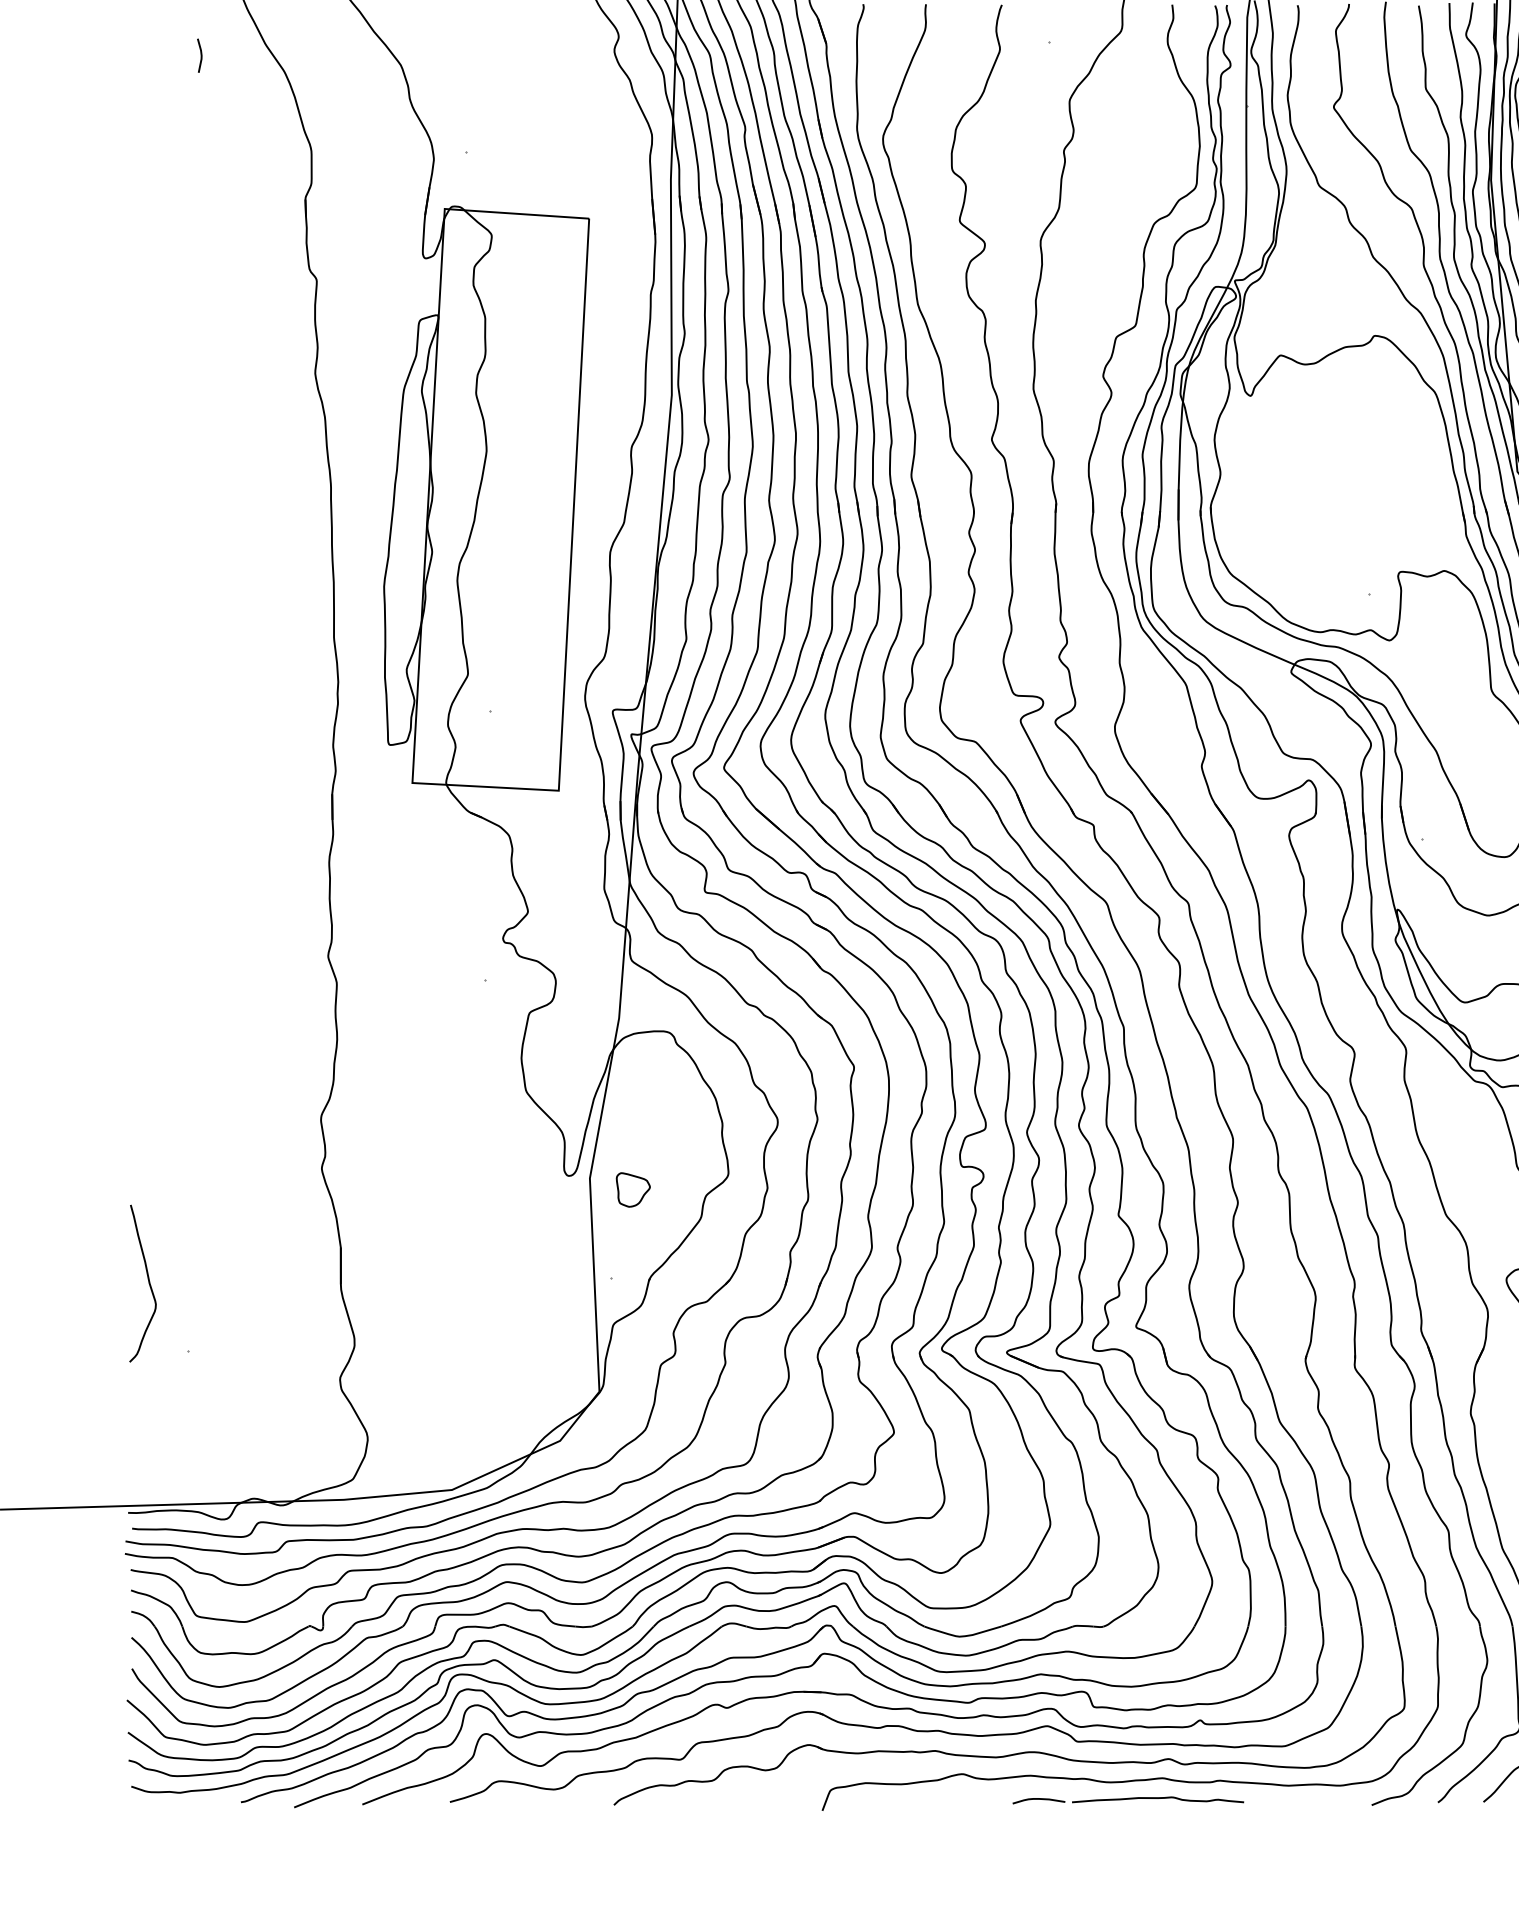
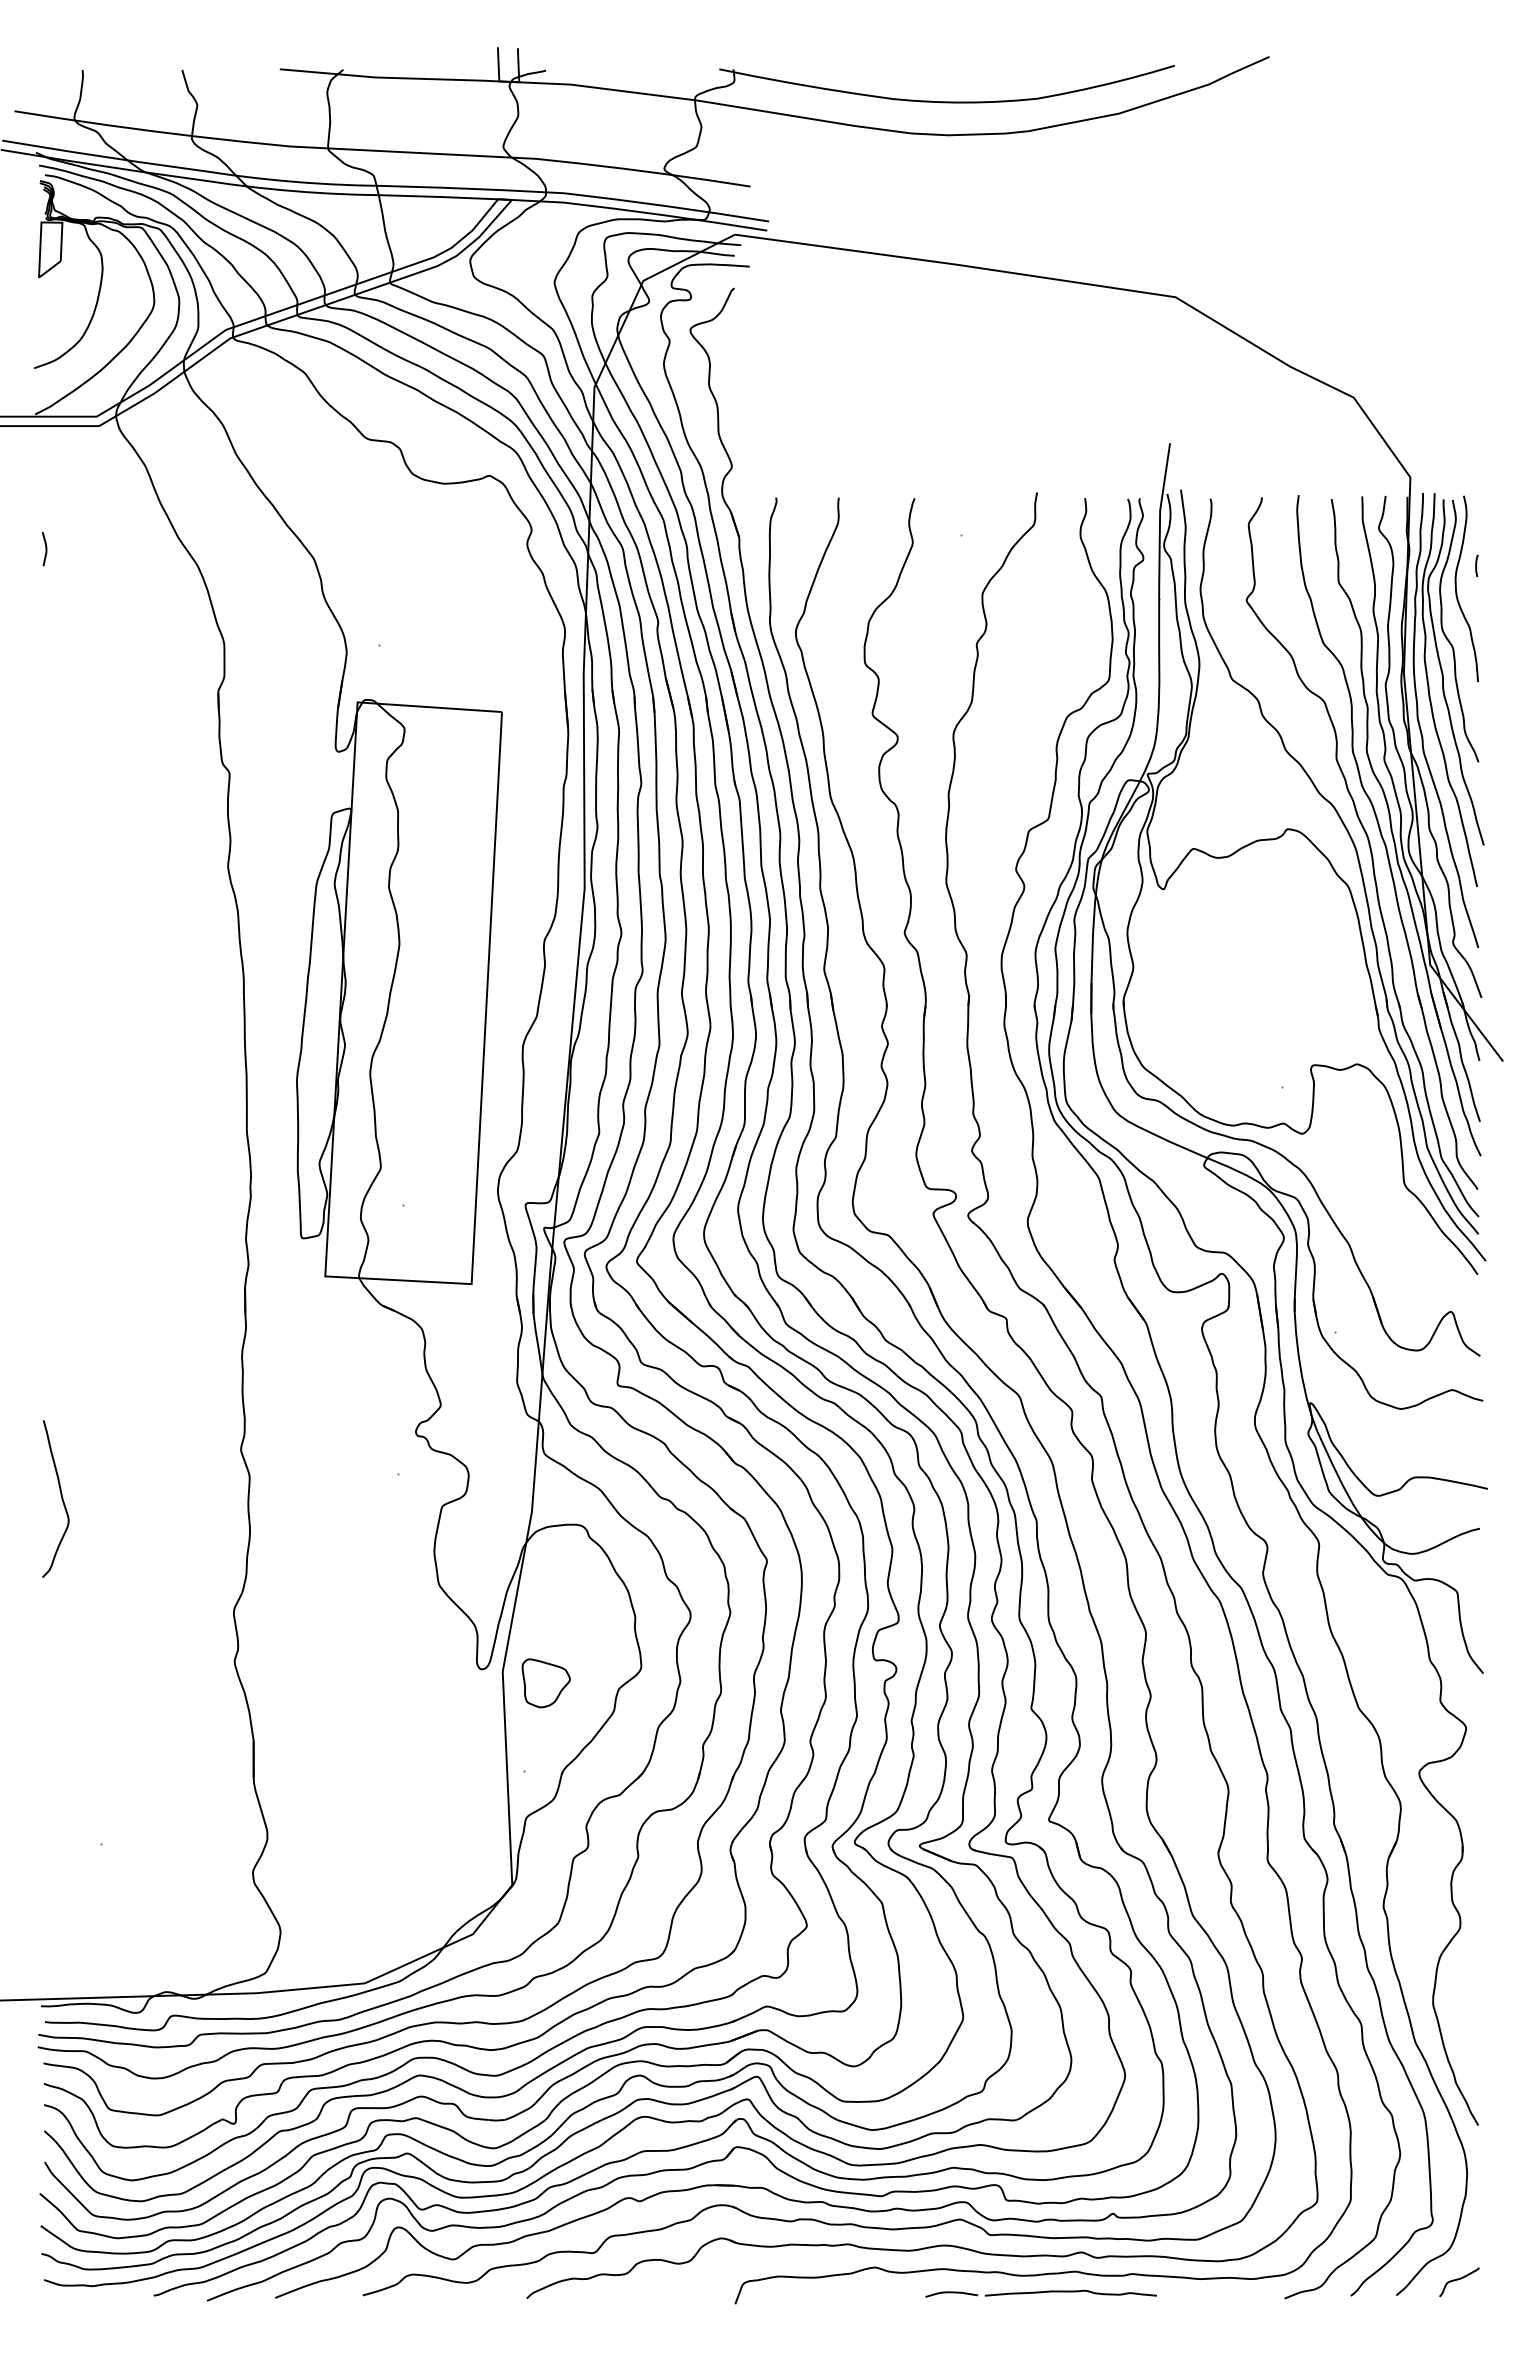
line: (200, 56) -> (45, 549), moved
part: (632, 1190) -> (545, 1683), size x1.43
curve: (147, 1280) -> (60, 1495), moved

